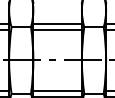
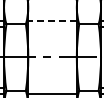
line: (57, 24) -> (52, 21), solid -> dashed
line: (57, 29) -> (52, 26), removed
line: (57, 91) -> (52, 88), removed

